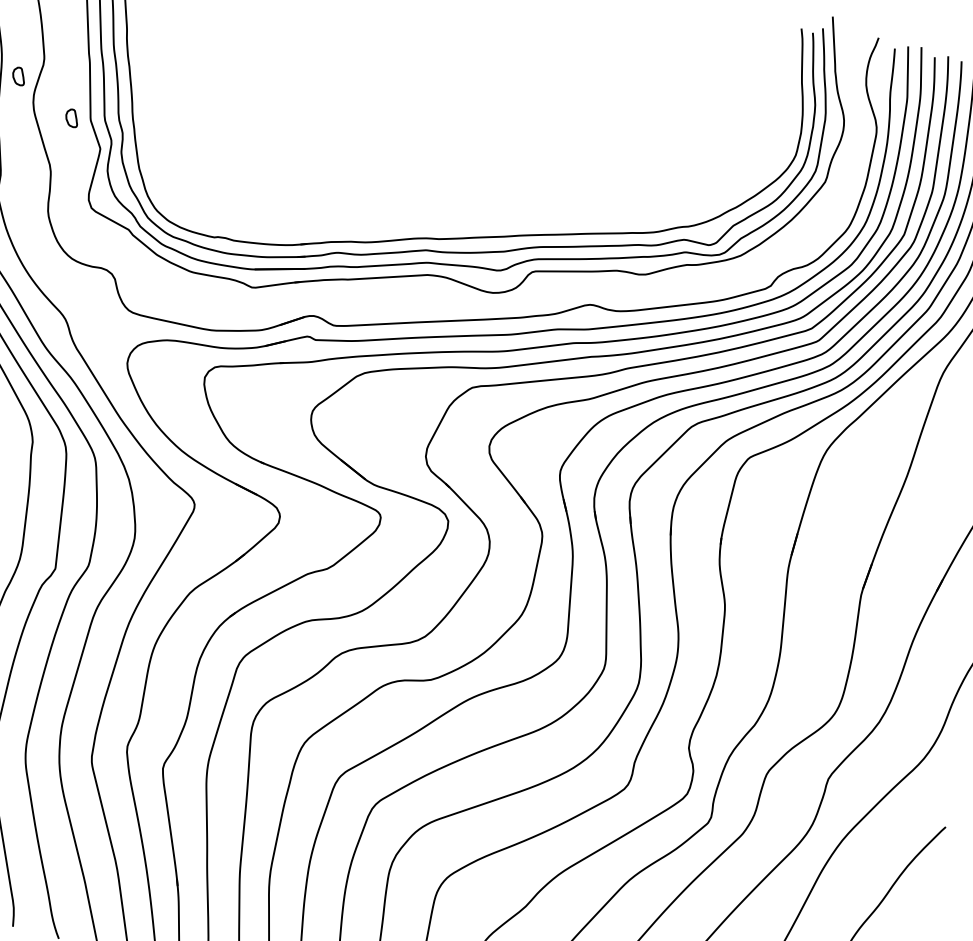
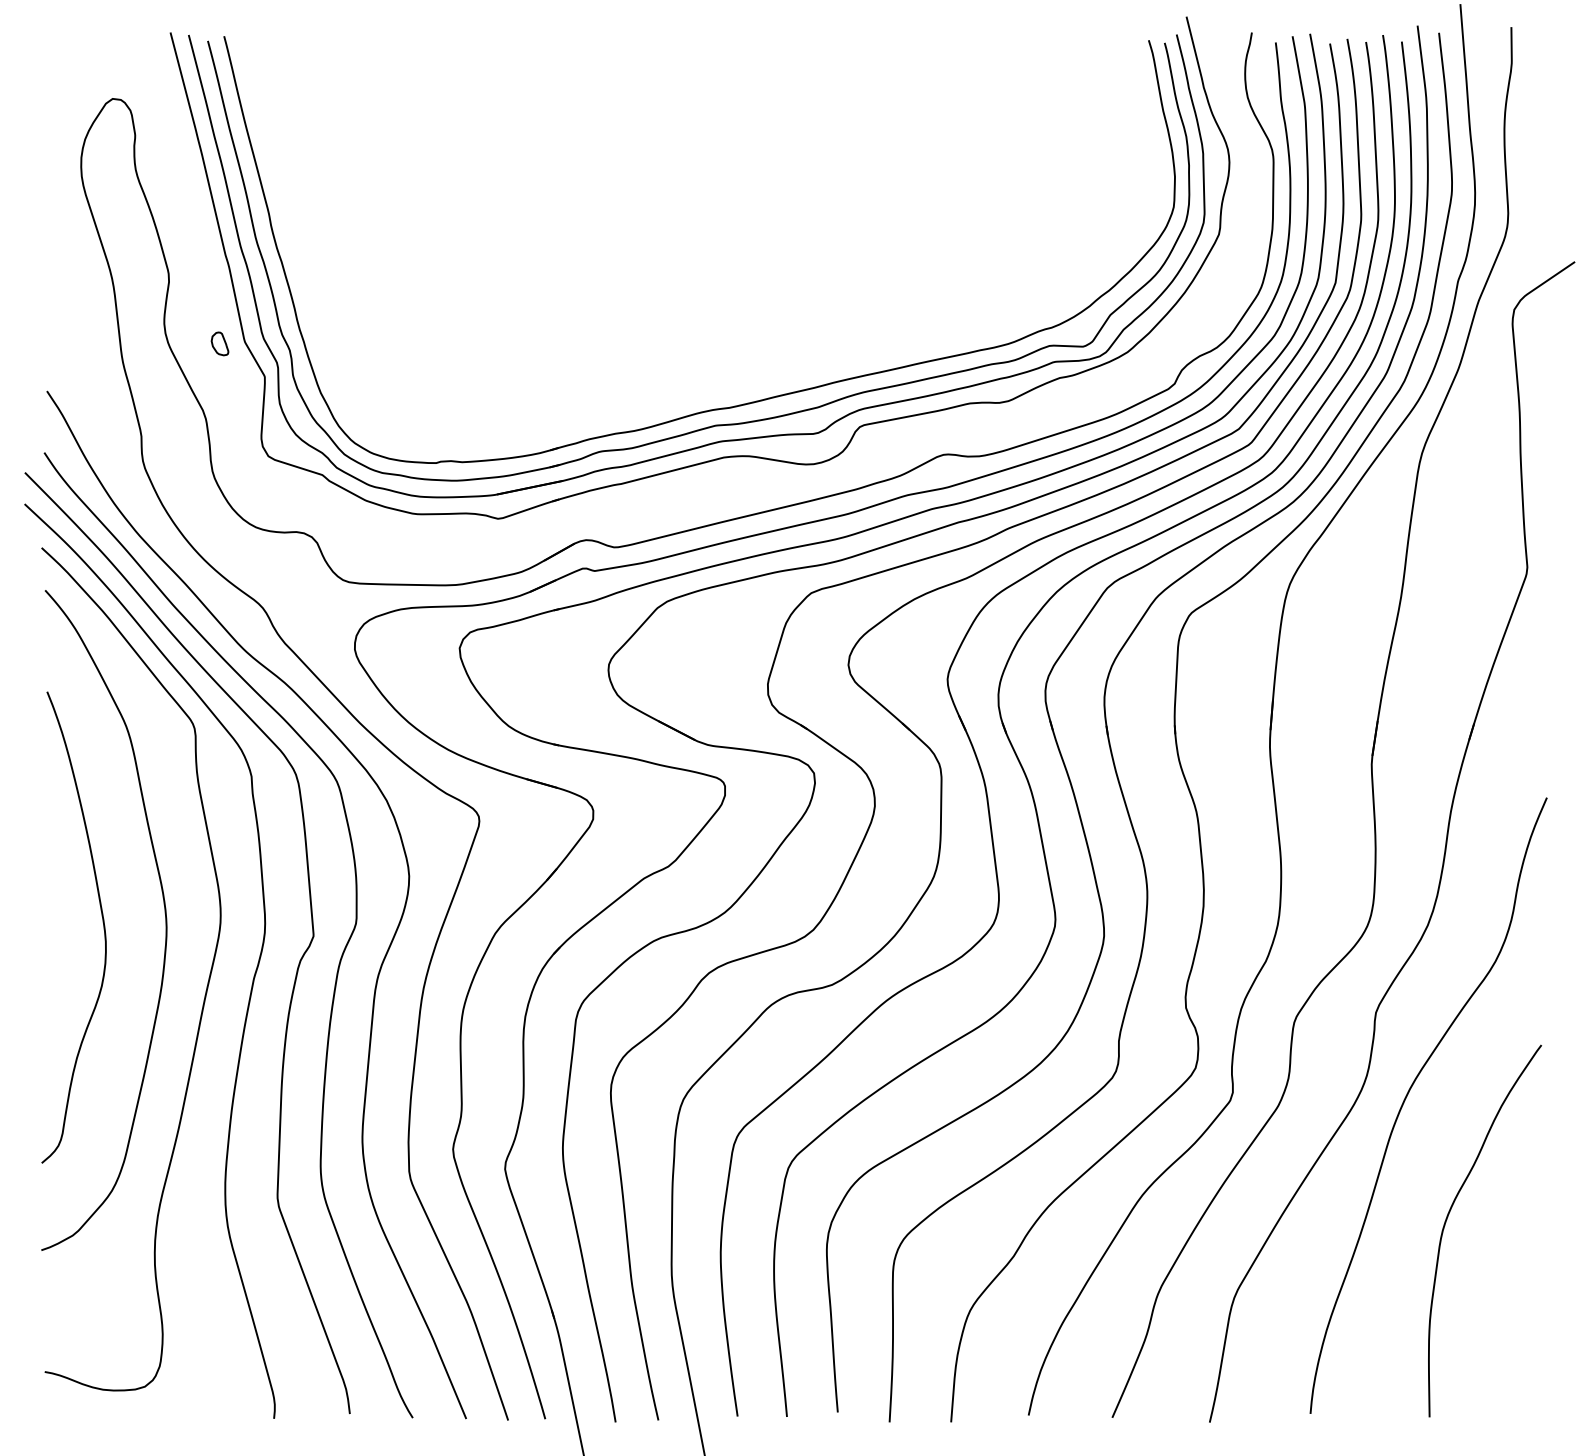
part: (18, 75) -> (139, 302), removed

